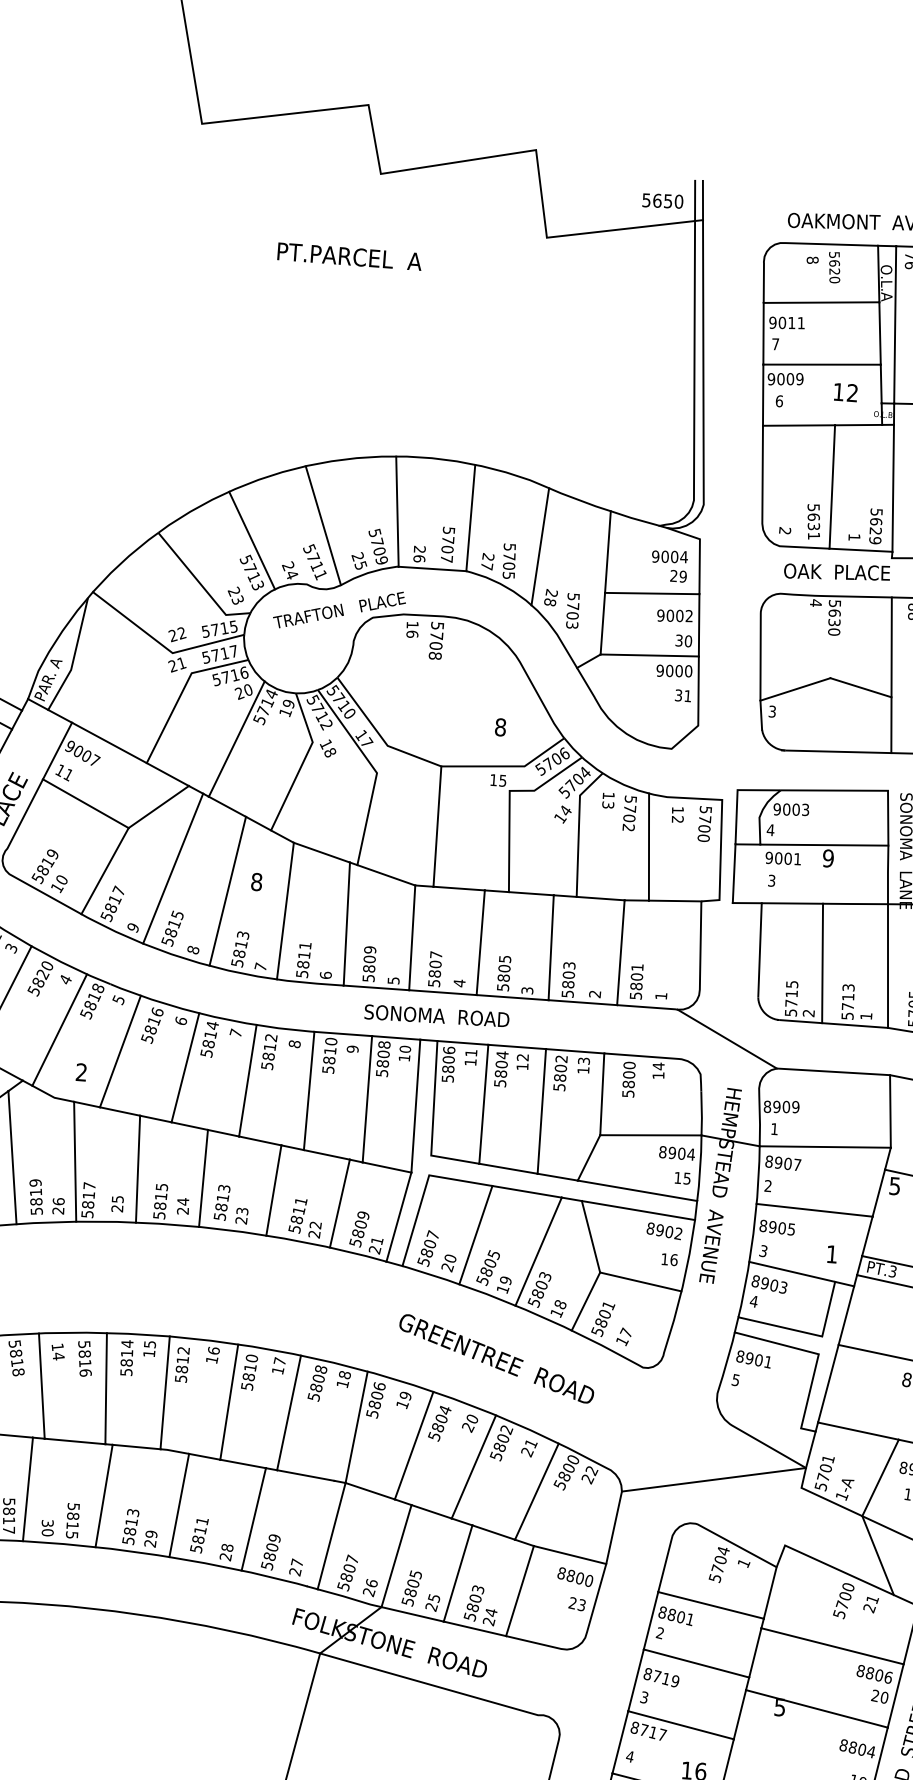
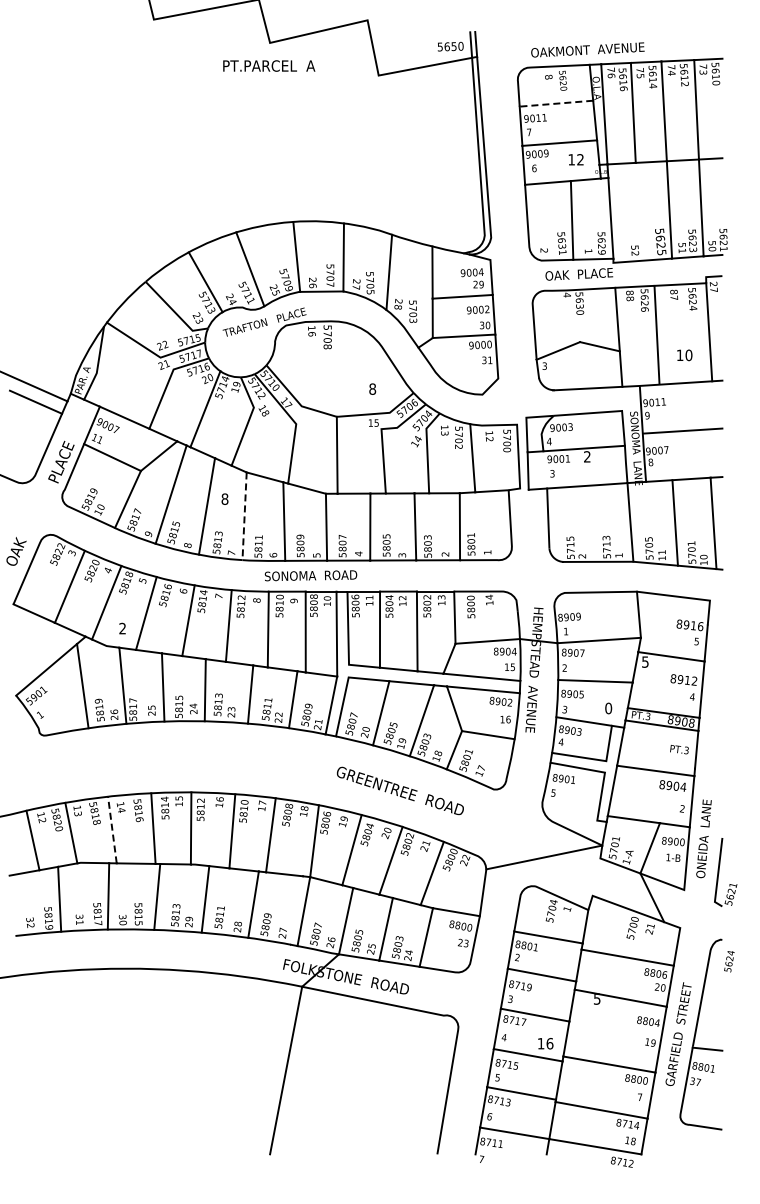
text: (350, 255) -> (269, 65), moved
line: (821, 302) -> (556, 103), solid -> dashed
text: (827, 857) -> (586, 456), 9 -> 2
line: (285, 911) -> (244, 516), solid -> dashed
line: (822, 962) -> (588, 523), removed
text: (436, 1015) -> (310, 575), moved
line: (726, 1038) -> (531, 576), removed
text: (831, 1254) -> (608, 708), 1 -> 0
line: (41, 1386) -> (112, 830), solid -> dashed

